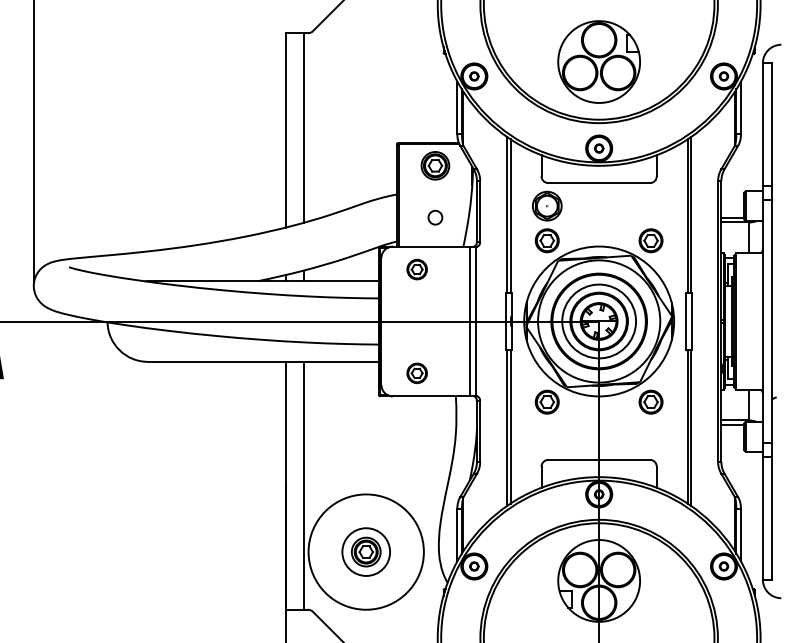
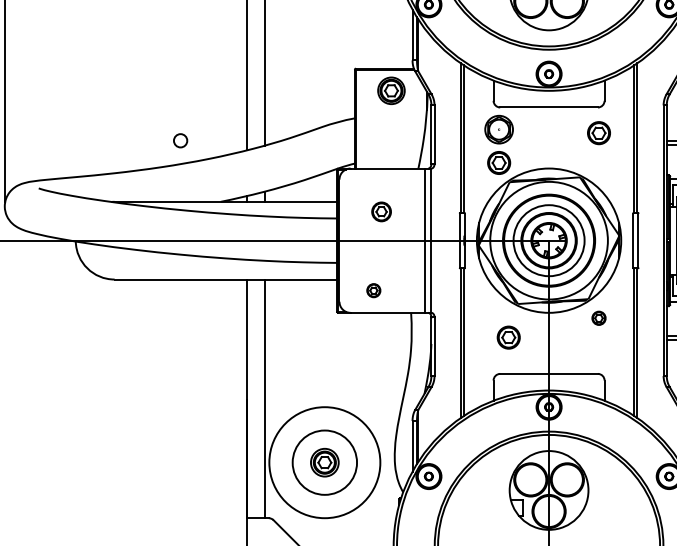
circle: (435, 217) -> (180, 140), moved
part: (650, 240) -> (598, 132), moved
part: (416, 269) -> (380, 211), moved
part: (416, 373) -> (373, 290), size x0.7
part: (546, 401) -> (508, 336), moved
part: (650, 401) -> (598, 317), size x0.6
circle: (366, 551) -> (325, 462), size x1.4

